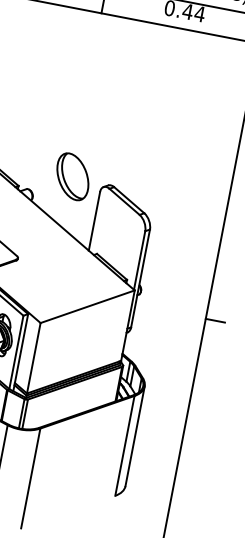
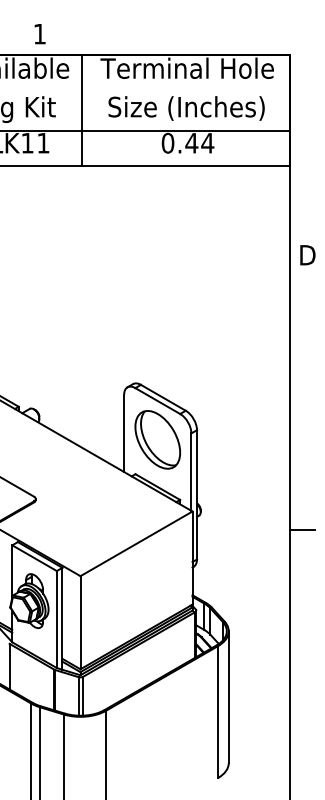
part: (72, 176) -> (157, 439), moved

